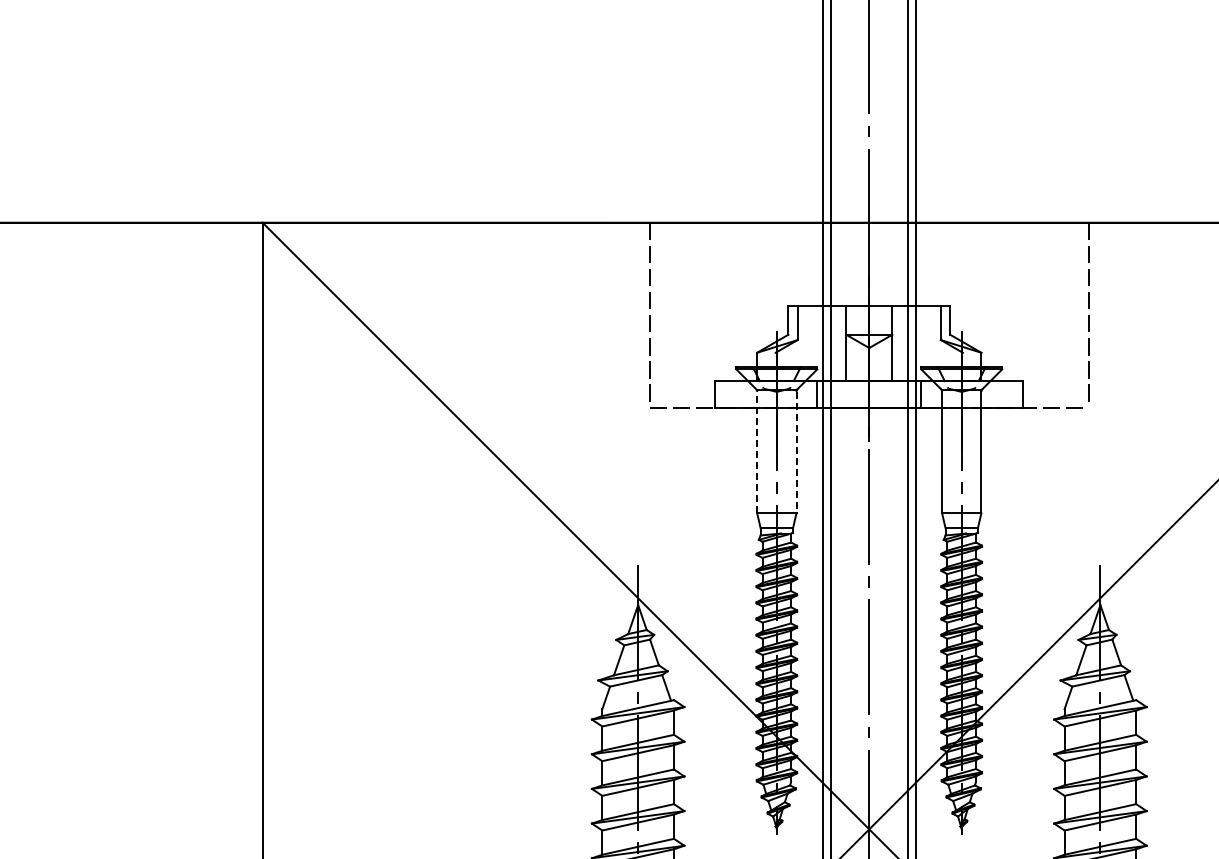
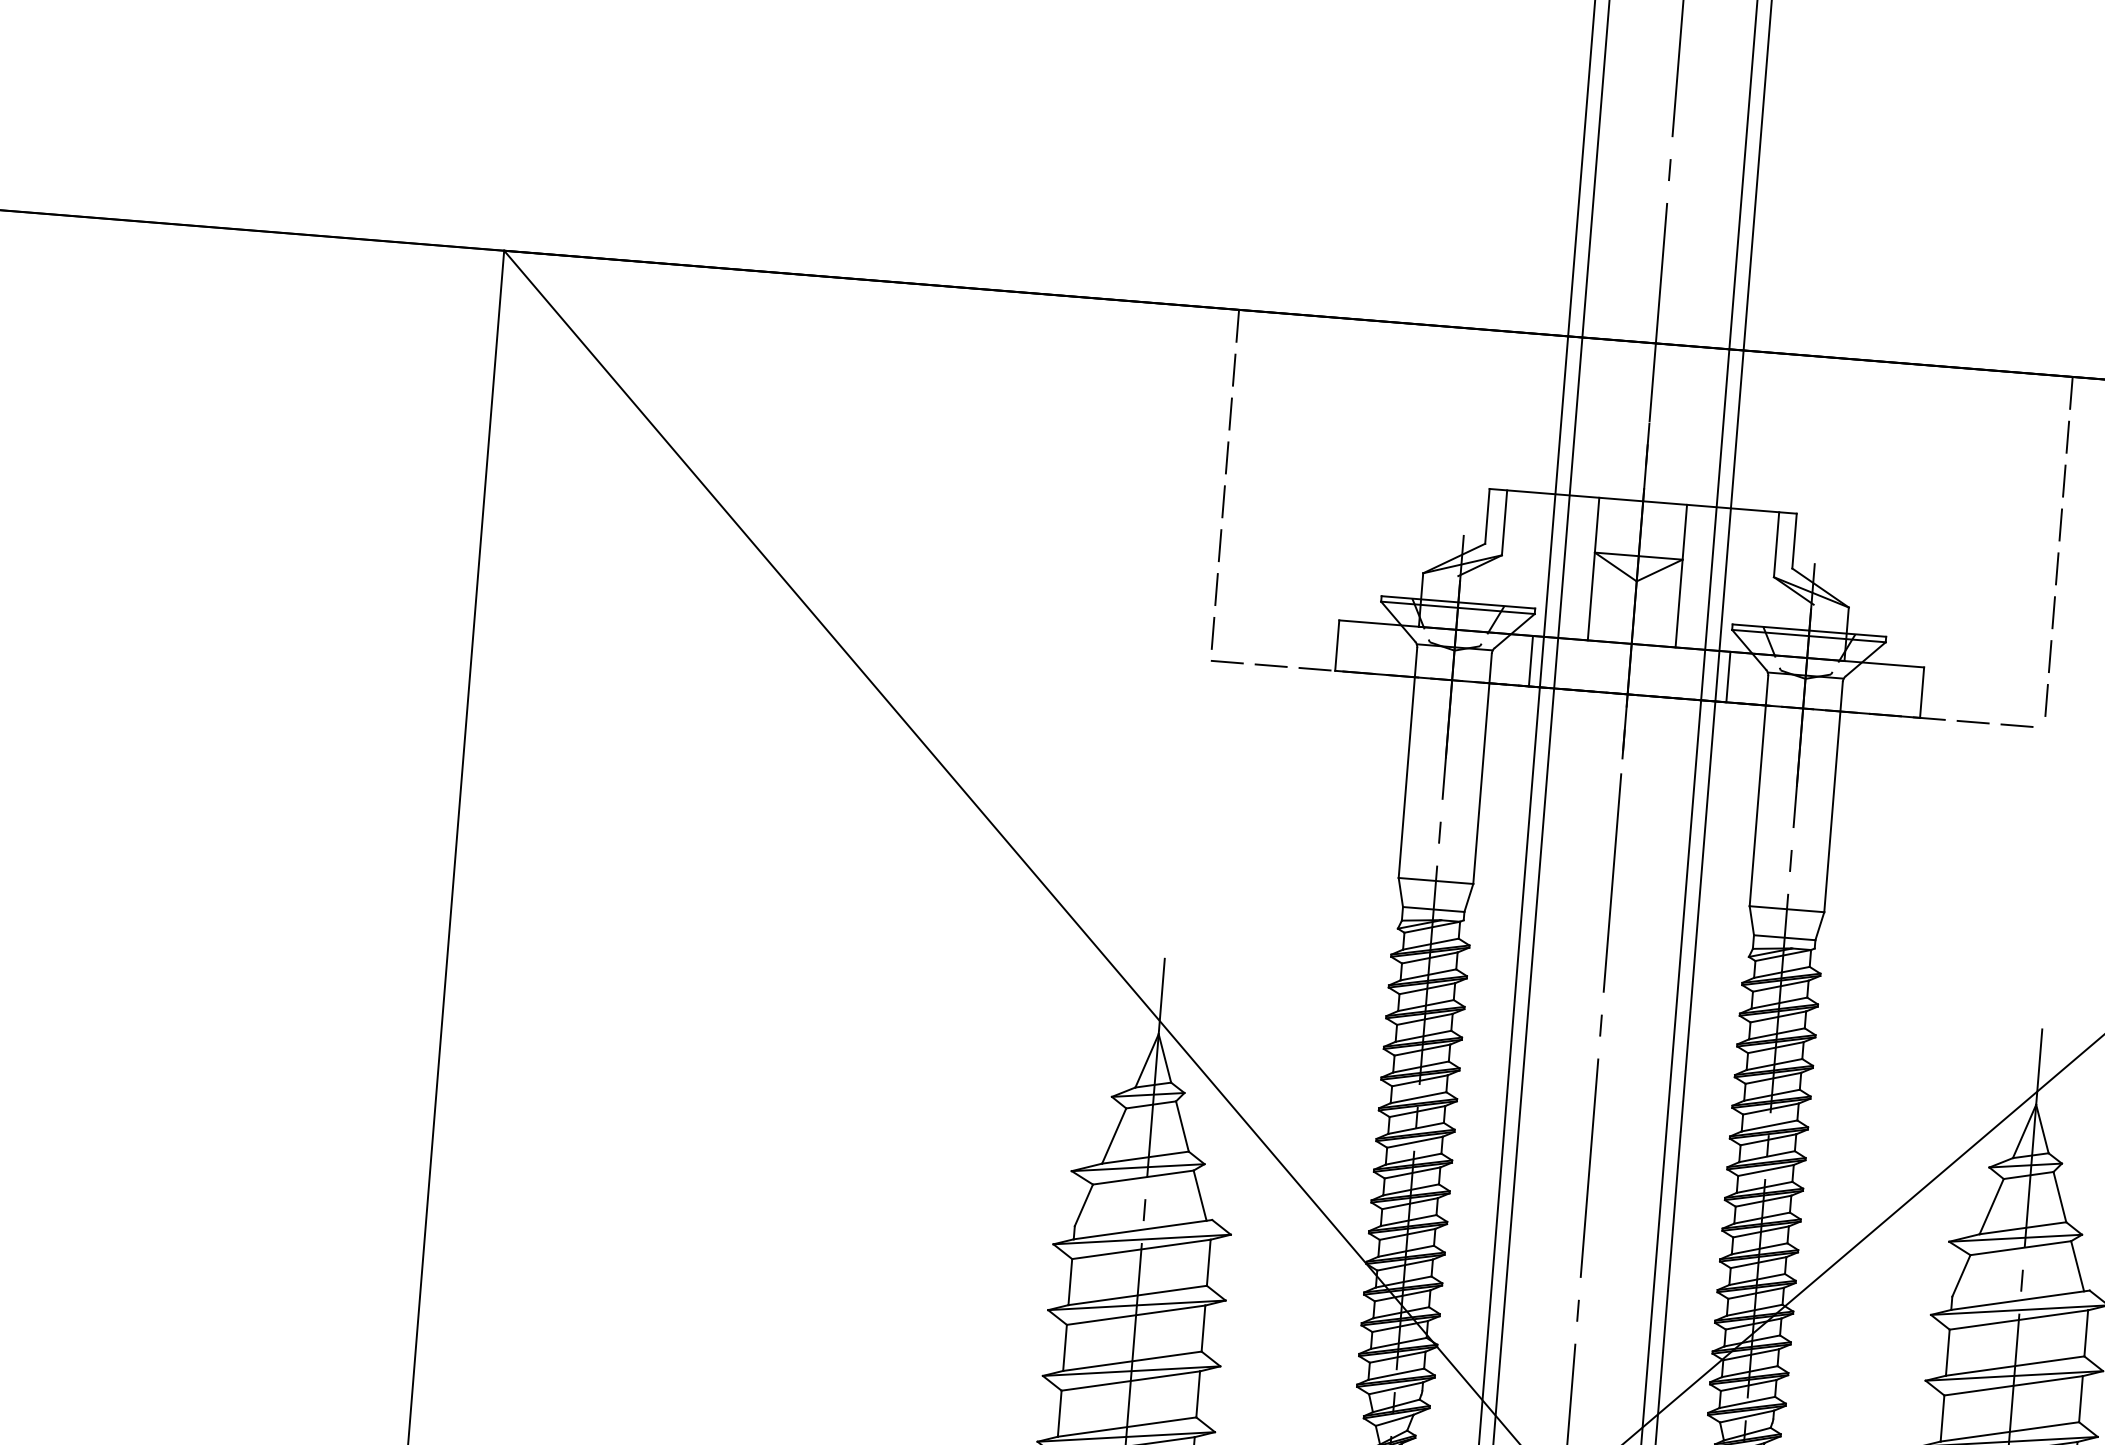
line: (757, 452) -> (1408, 762), dashed -> solid
line: (796, 452) -> (1482, 768), dashed -> solid

